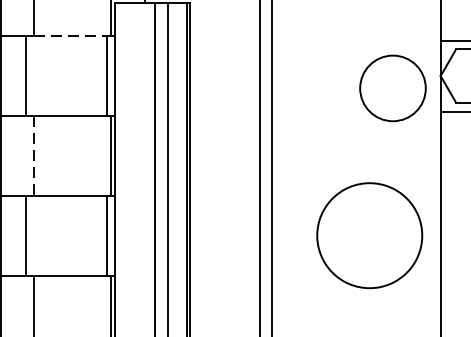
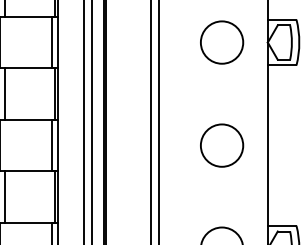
line: (73, 35) -> (30, 16), dashed -> solid
circle: (393, 88) -> (222, 42), moved
line: (34, 156) -> (5, 94), dashed -> solid
circle: (368, 235) -> (221, 145), size x0.62

